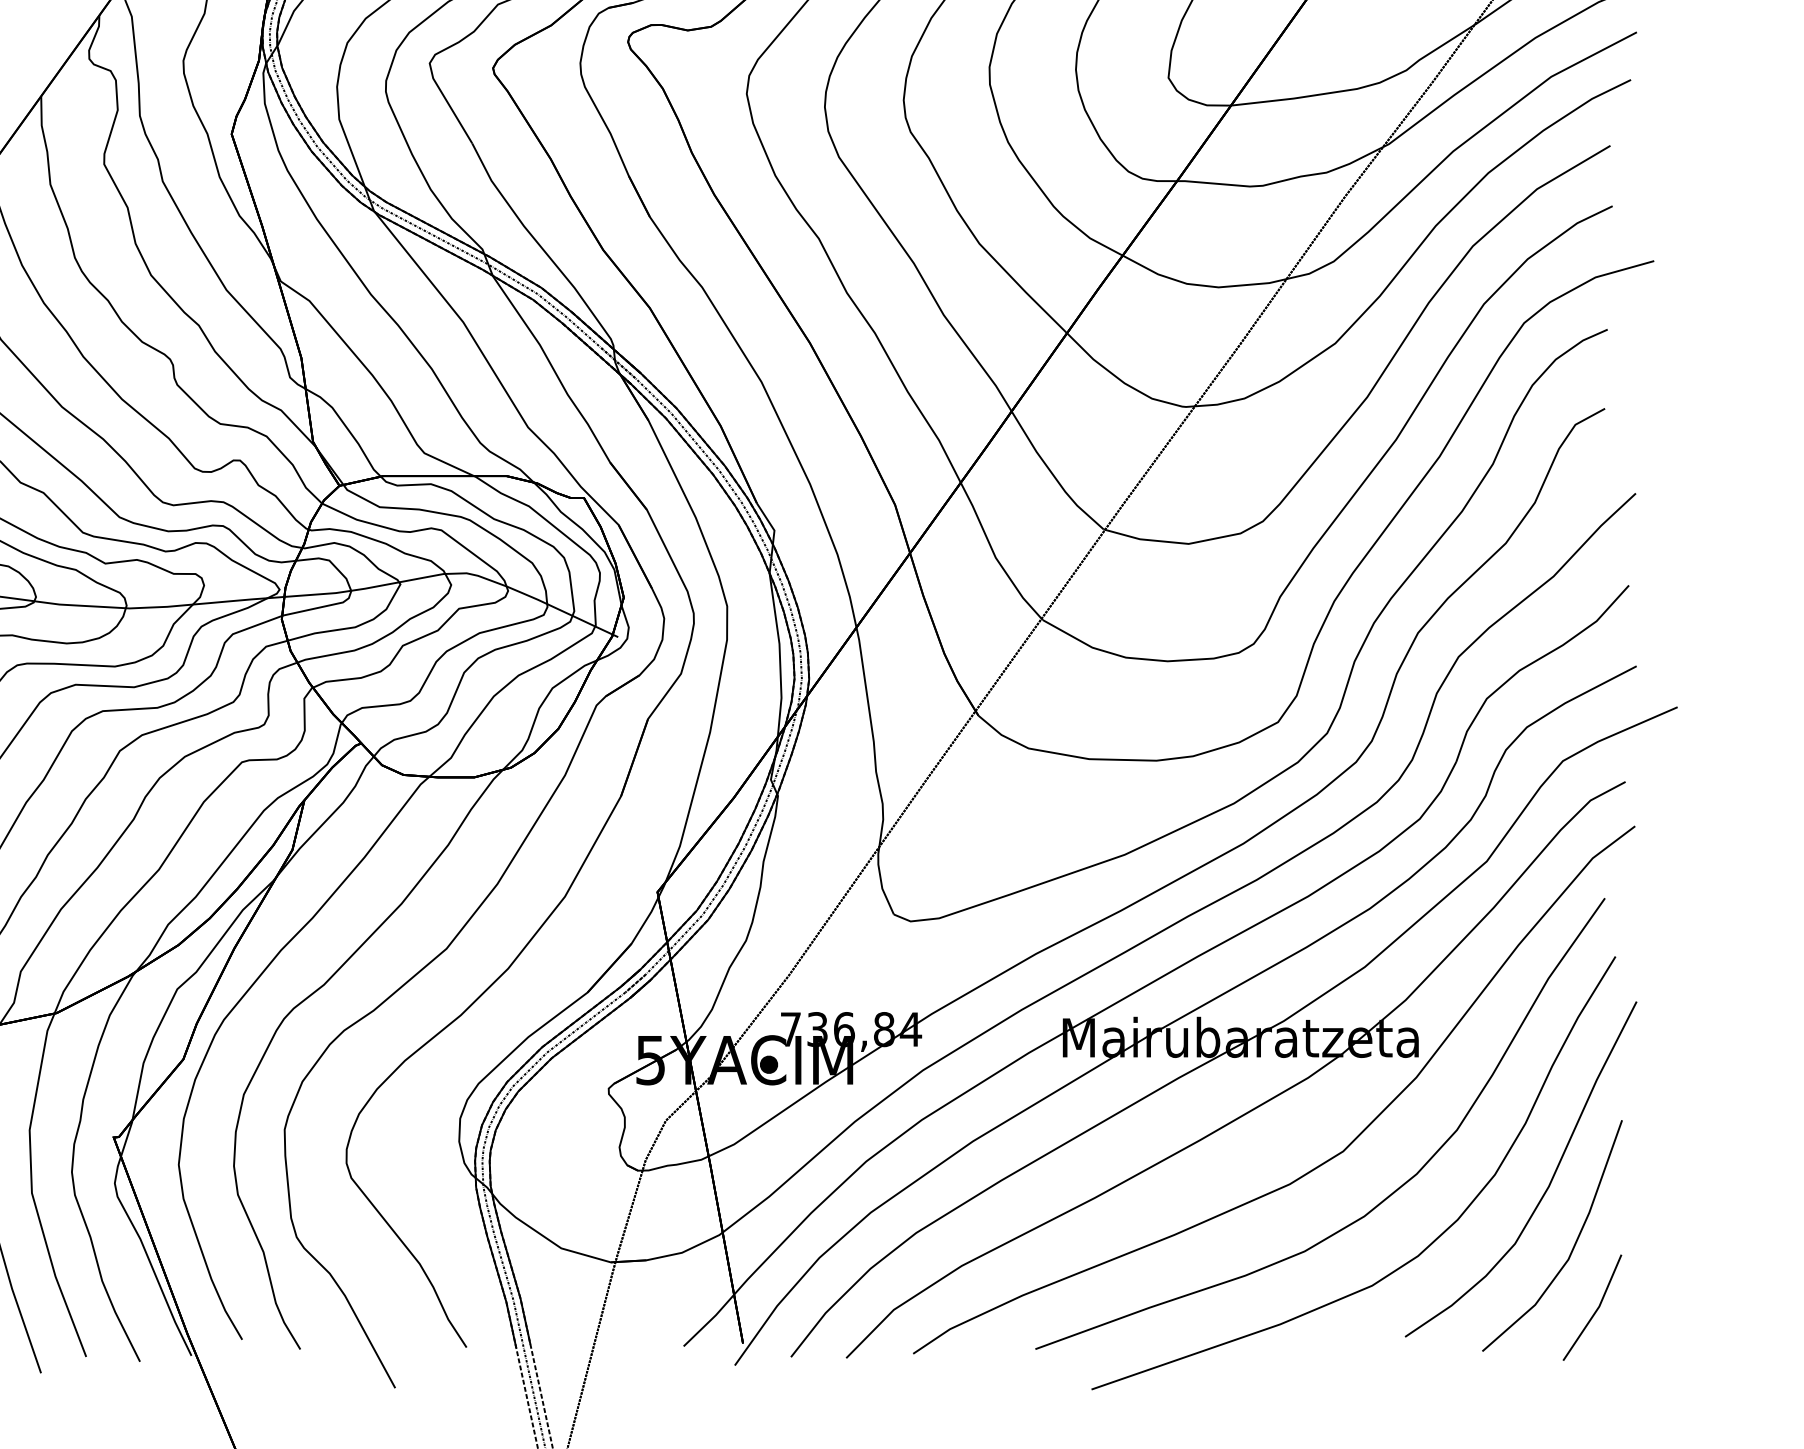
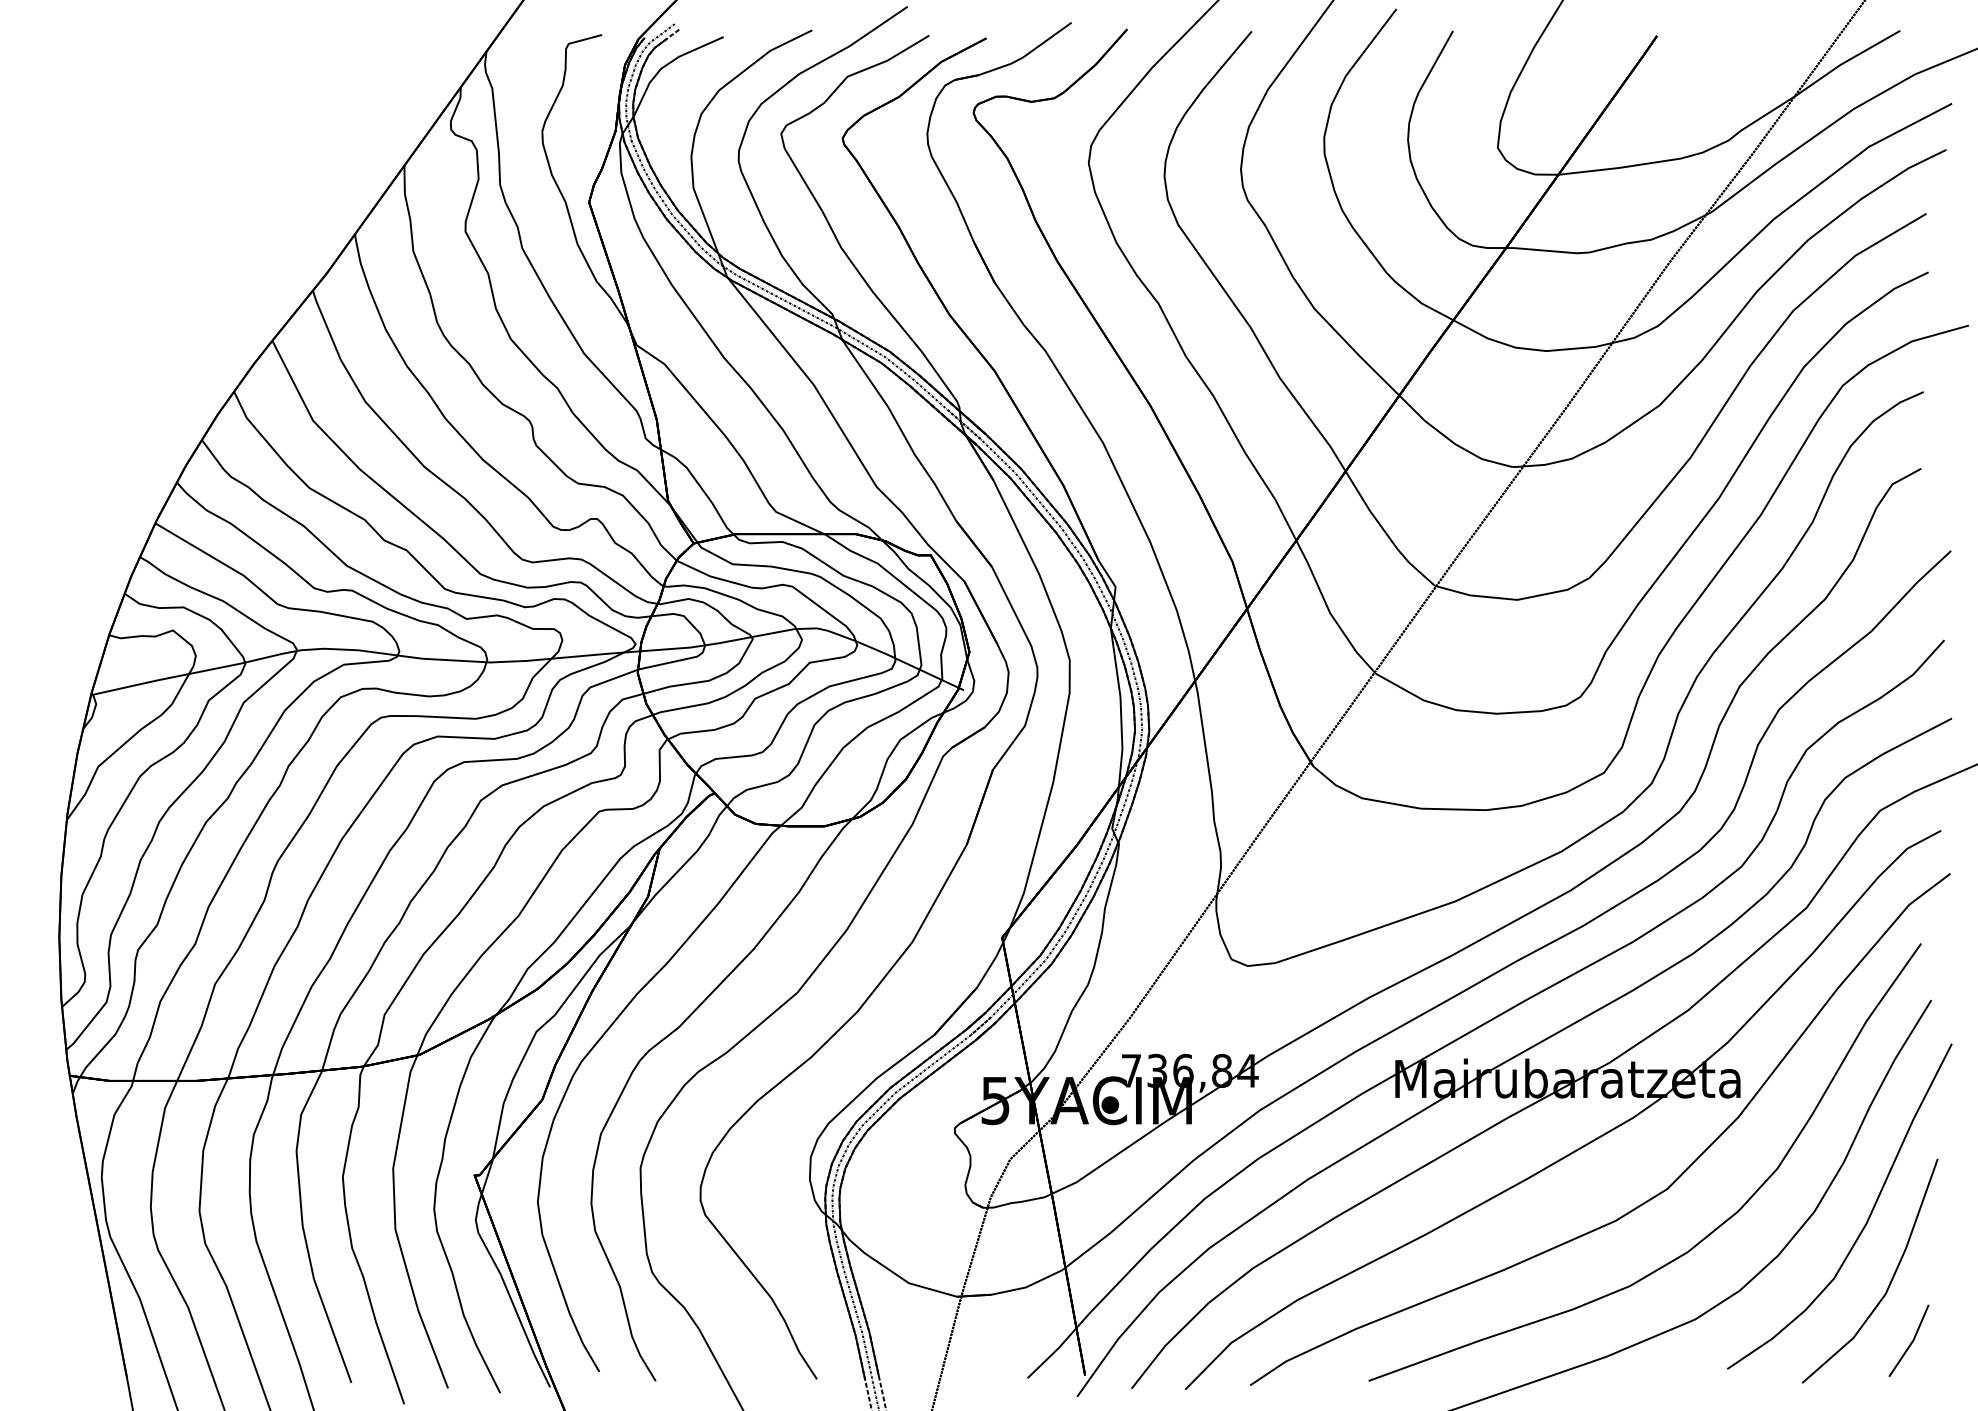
part: (1591, 1307) -> (1908, 1340), size x0.7

